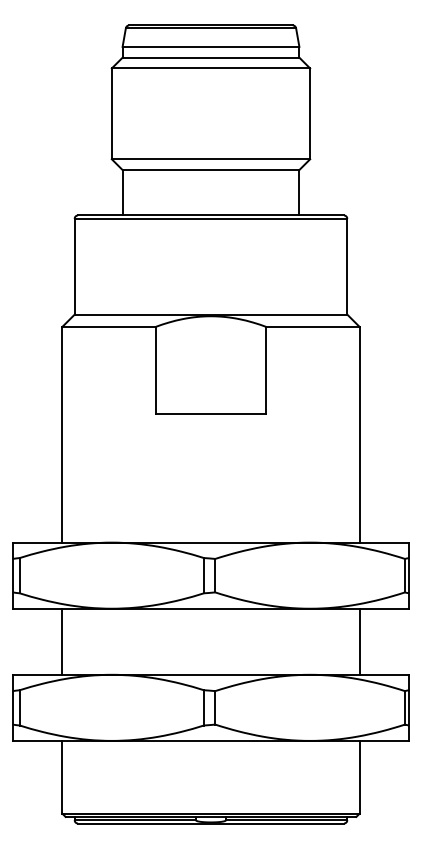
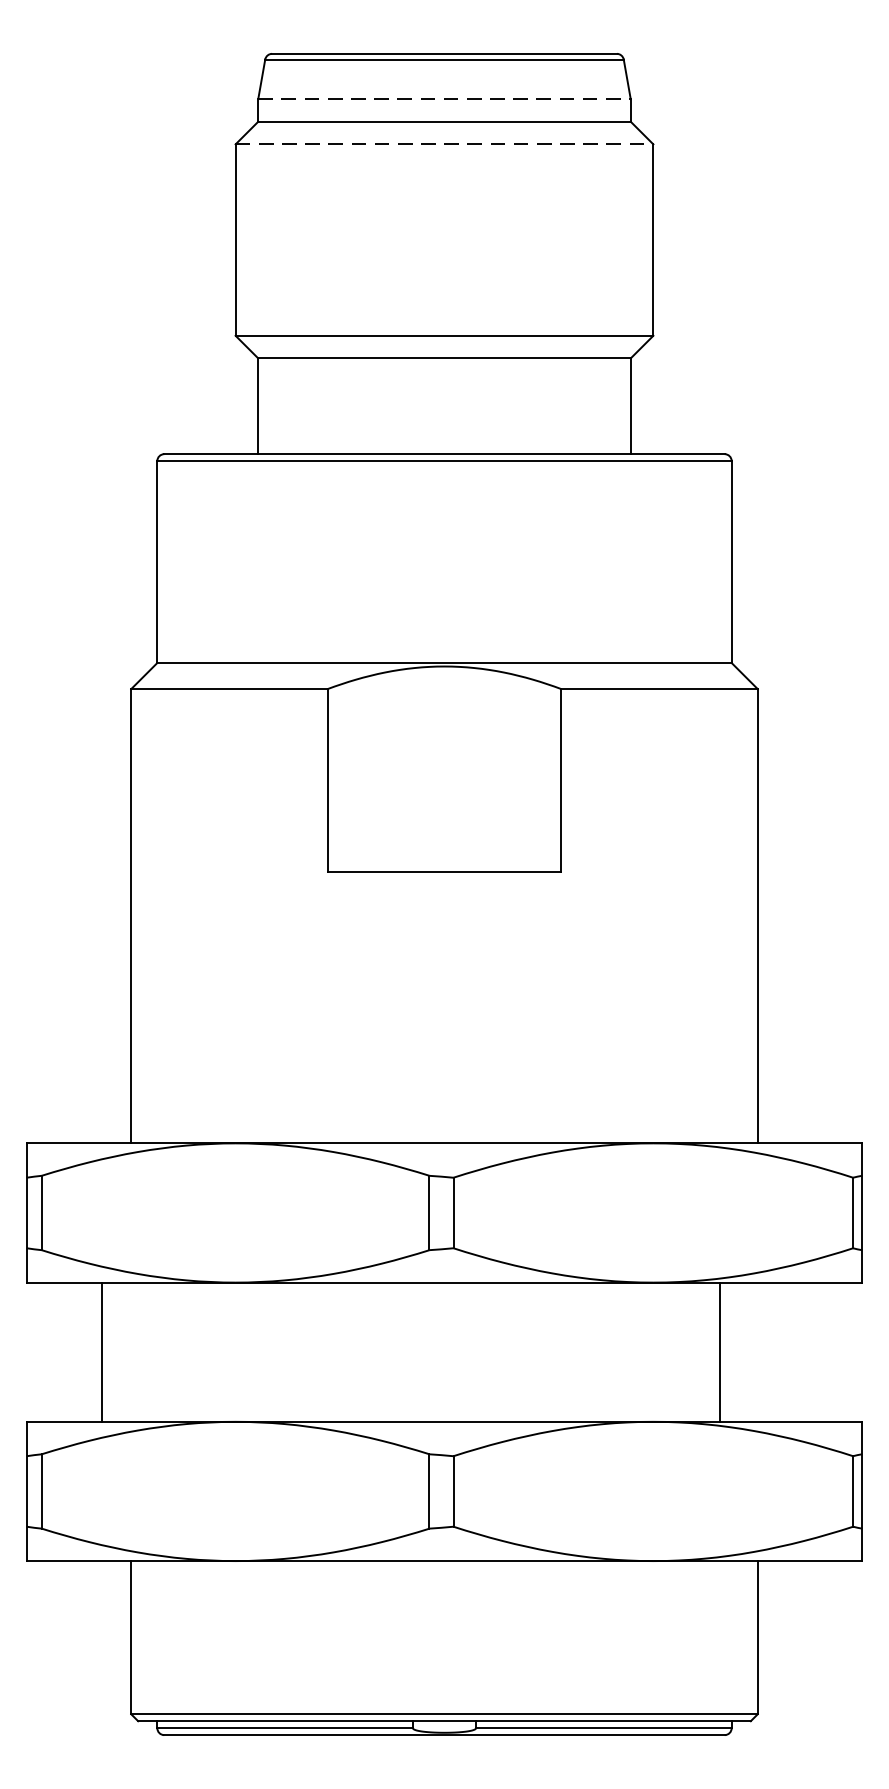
line: (211, 46) -> (445, 98), solid -> dashed
line: (211, 68) -> (445, 144), solid -> dashed
line: (62, 641) -> (102, 1351), moved
line: (359, 641) -> (719, 1351), moved

